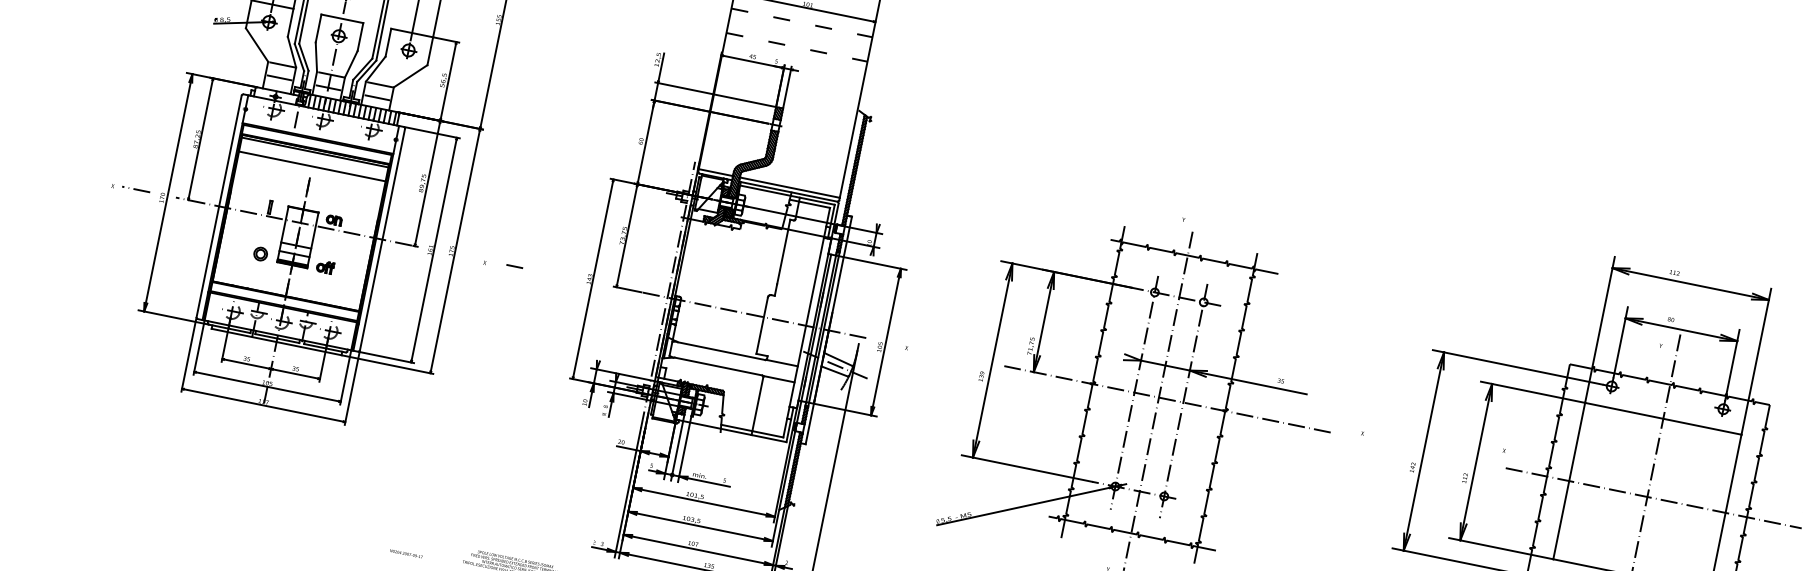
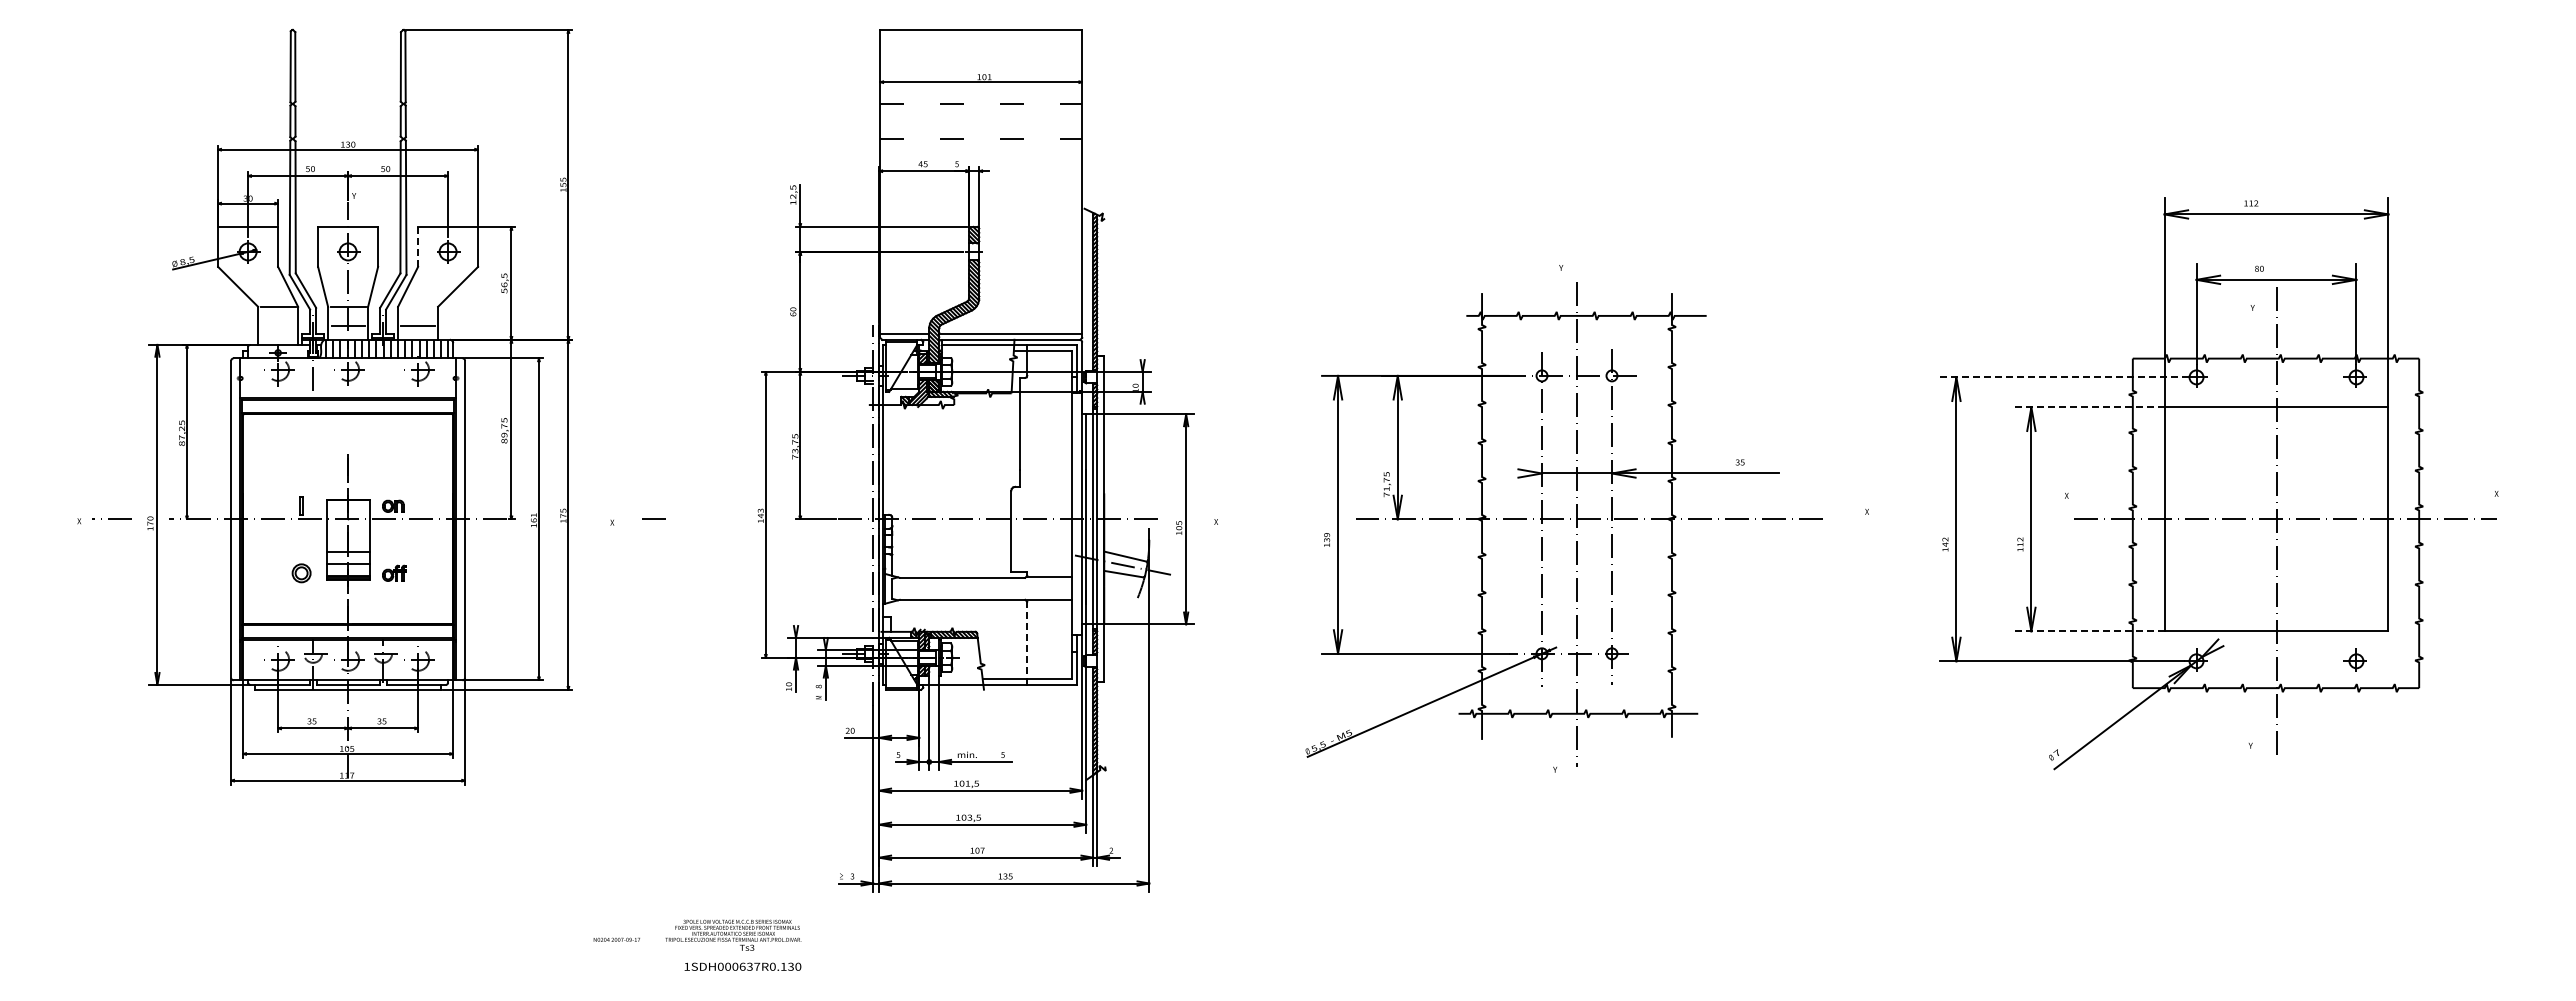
line: (388, 42) -> (418, 246), solid -> dashed
line: (279, 77) -> (278, 325), removed
line: (380, 85) -> (418, 307), removed
line: (315, 152) -> (348, 418), removed
line: (312, 166) -> (348, 438), removed
line: (1517, 367) -> (2061, 377), solid -> dashed
line: (1532, 392) -> (2089, 407), solid -> dashed
line: (757, 405) -> (1027, 642), solid -> dashed
line: (1500, 548) -> (2089, 631), solid -> dashed
text: (406, 553) -> (616, 939), moved

